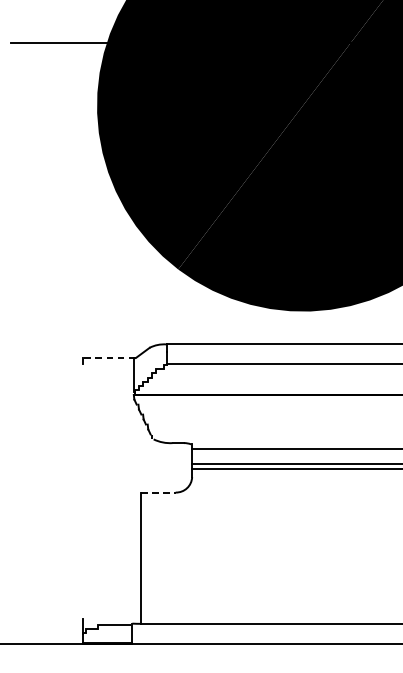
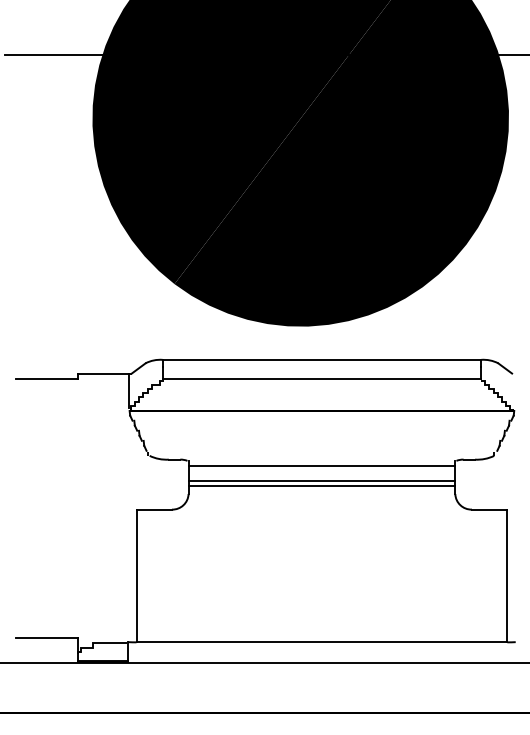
line: (108, 357) -> (104, 373), dashed -> solid
line: (51, 363) -> (46, 379), added
line: (158, 492) -> (154, 509), dashed -> solid
line: (51, 619) -> (46, 637), added

